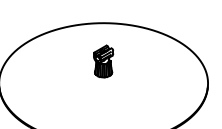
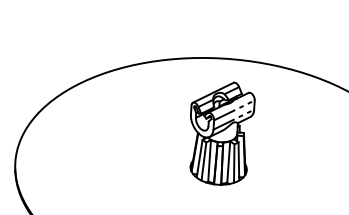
part: (103, 61) -> (220, 133), size x1.67

